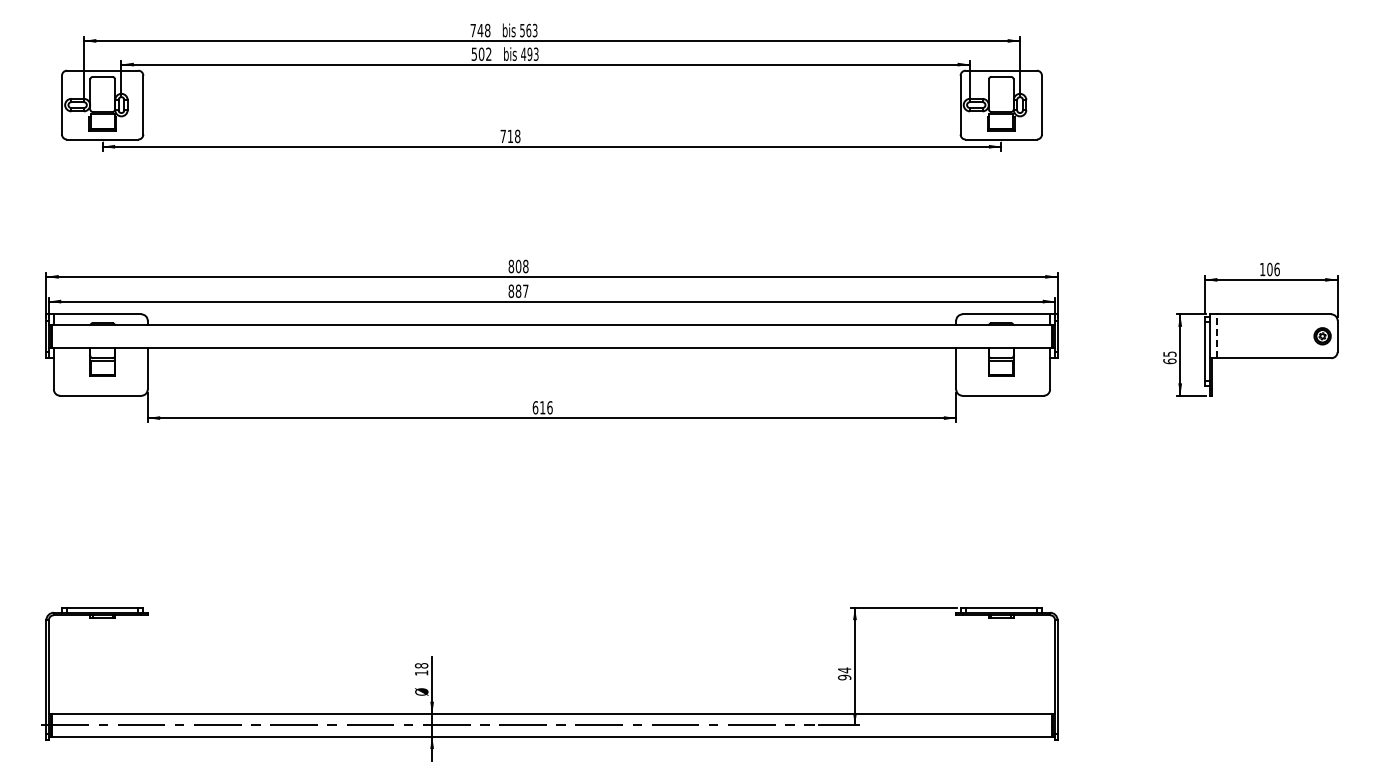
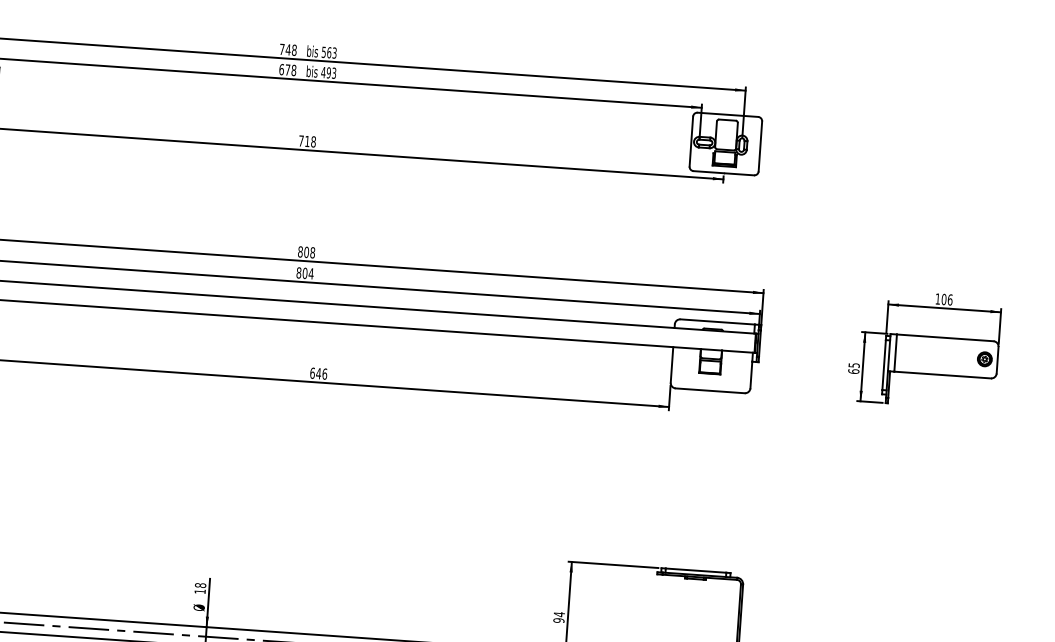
text: (481, 53) -> (287, 69), 502 -> 678
text: (521, 290) -> (307, 272), 887 -> 804
line: (1217, 336) -> (895, 353), dashed -> solid
text: (542, 407) -> (318, 373), 616 -> 646

